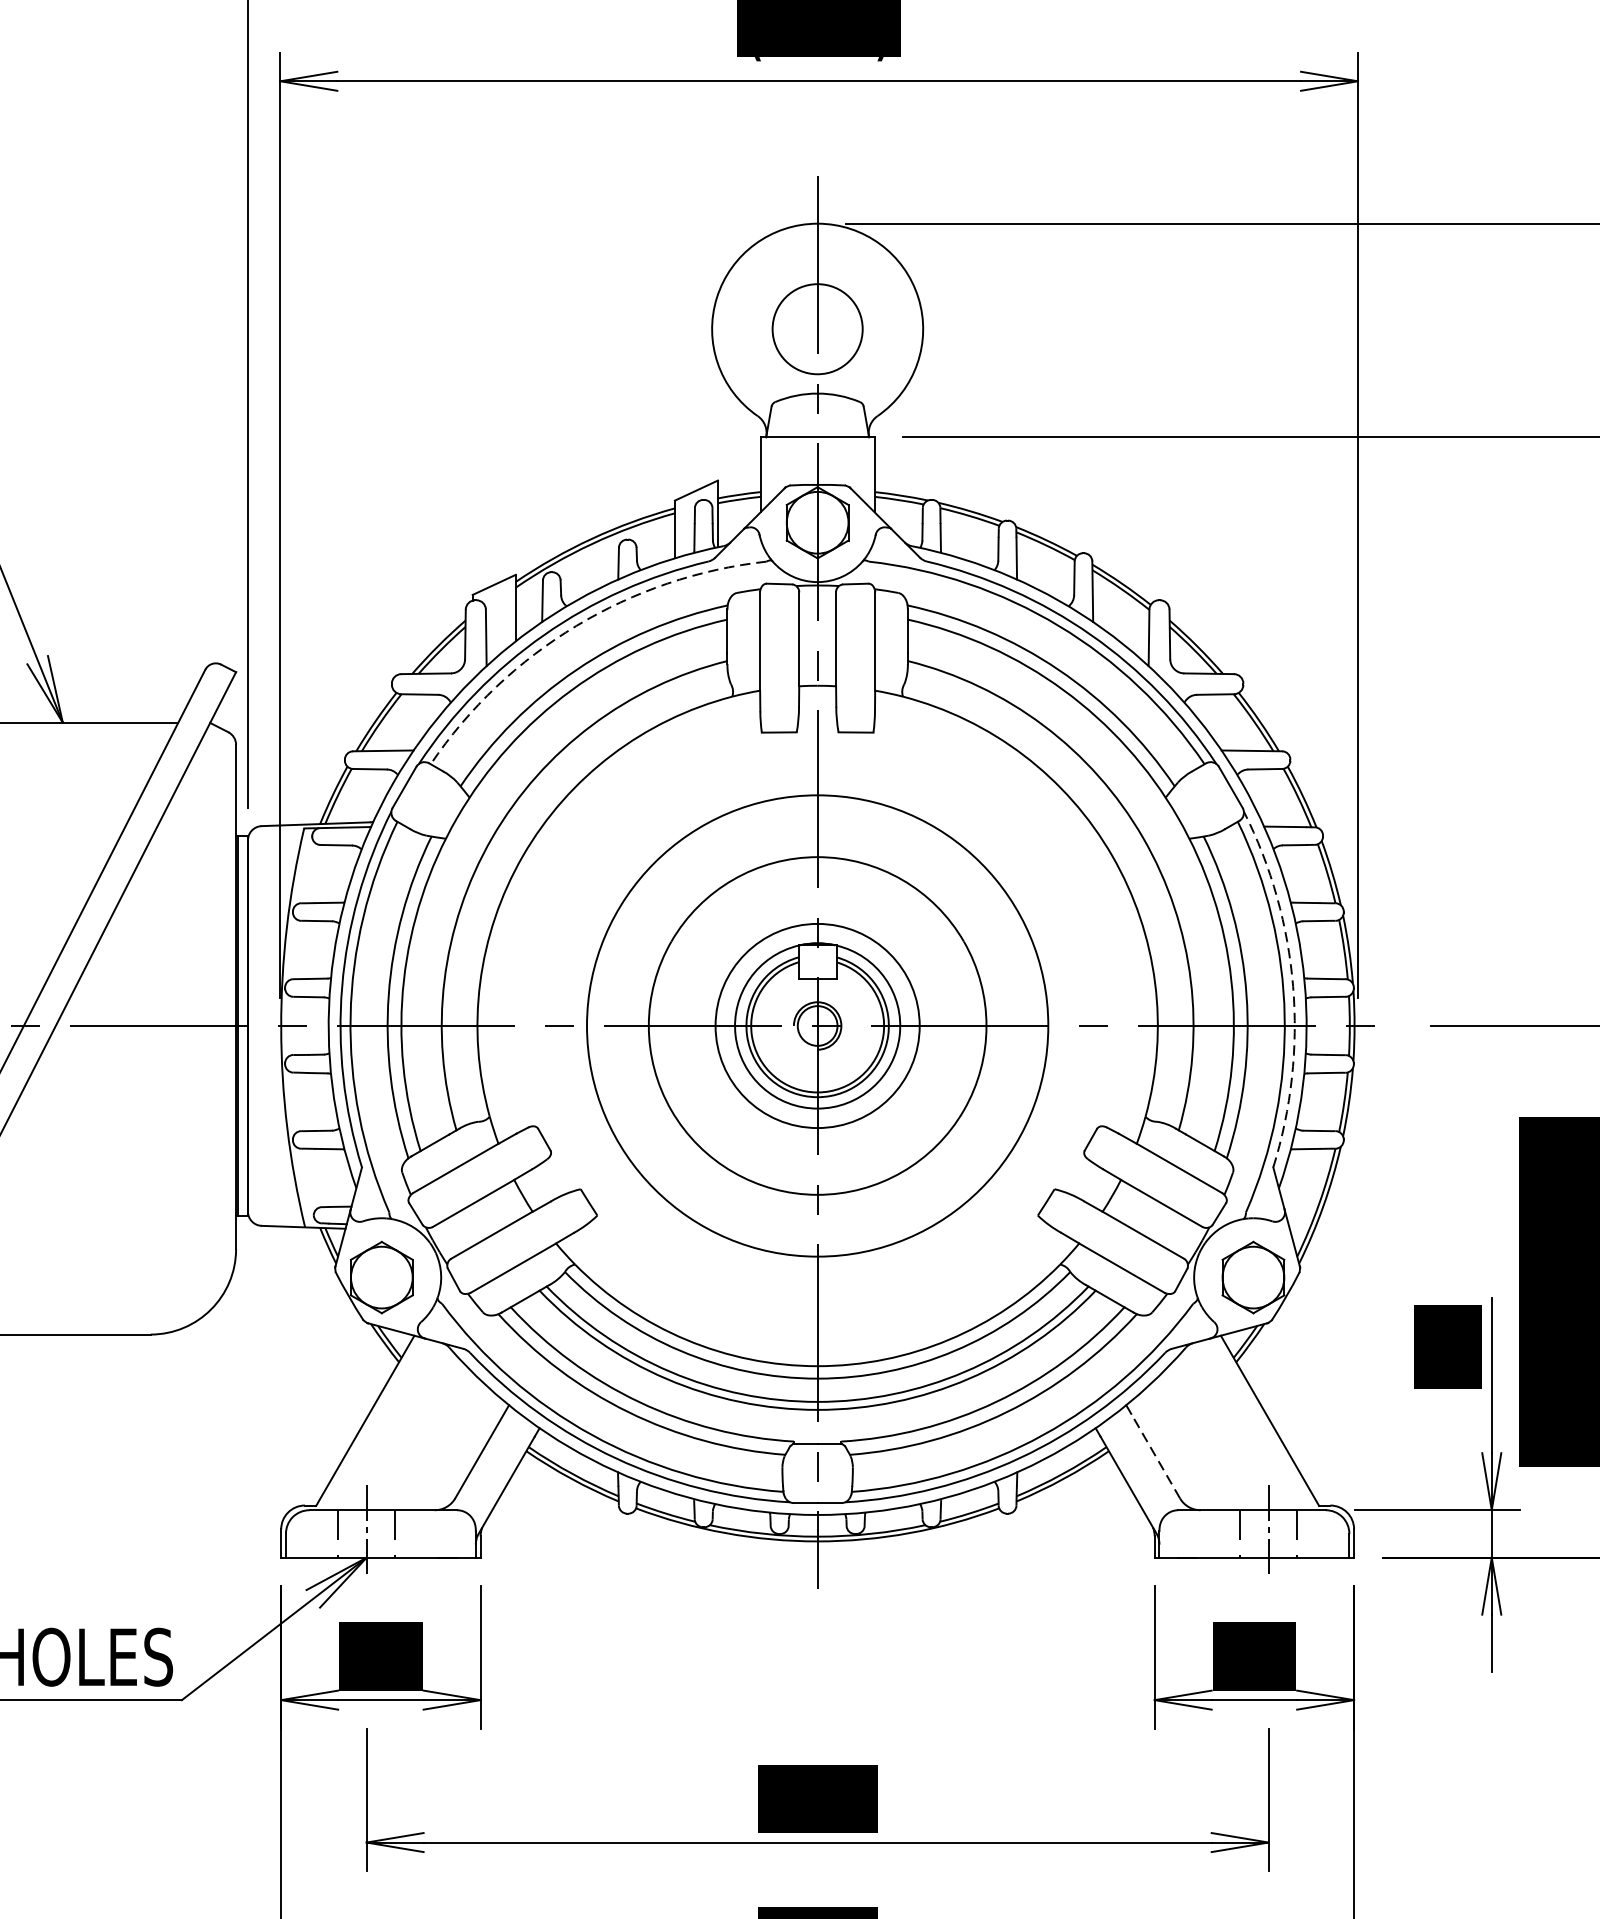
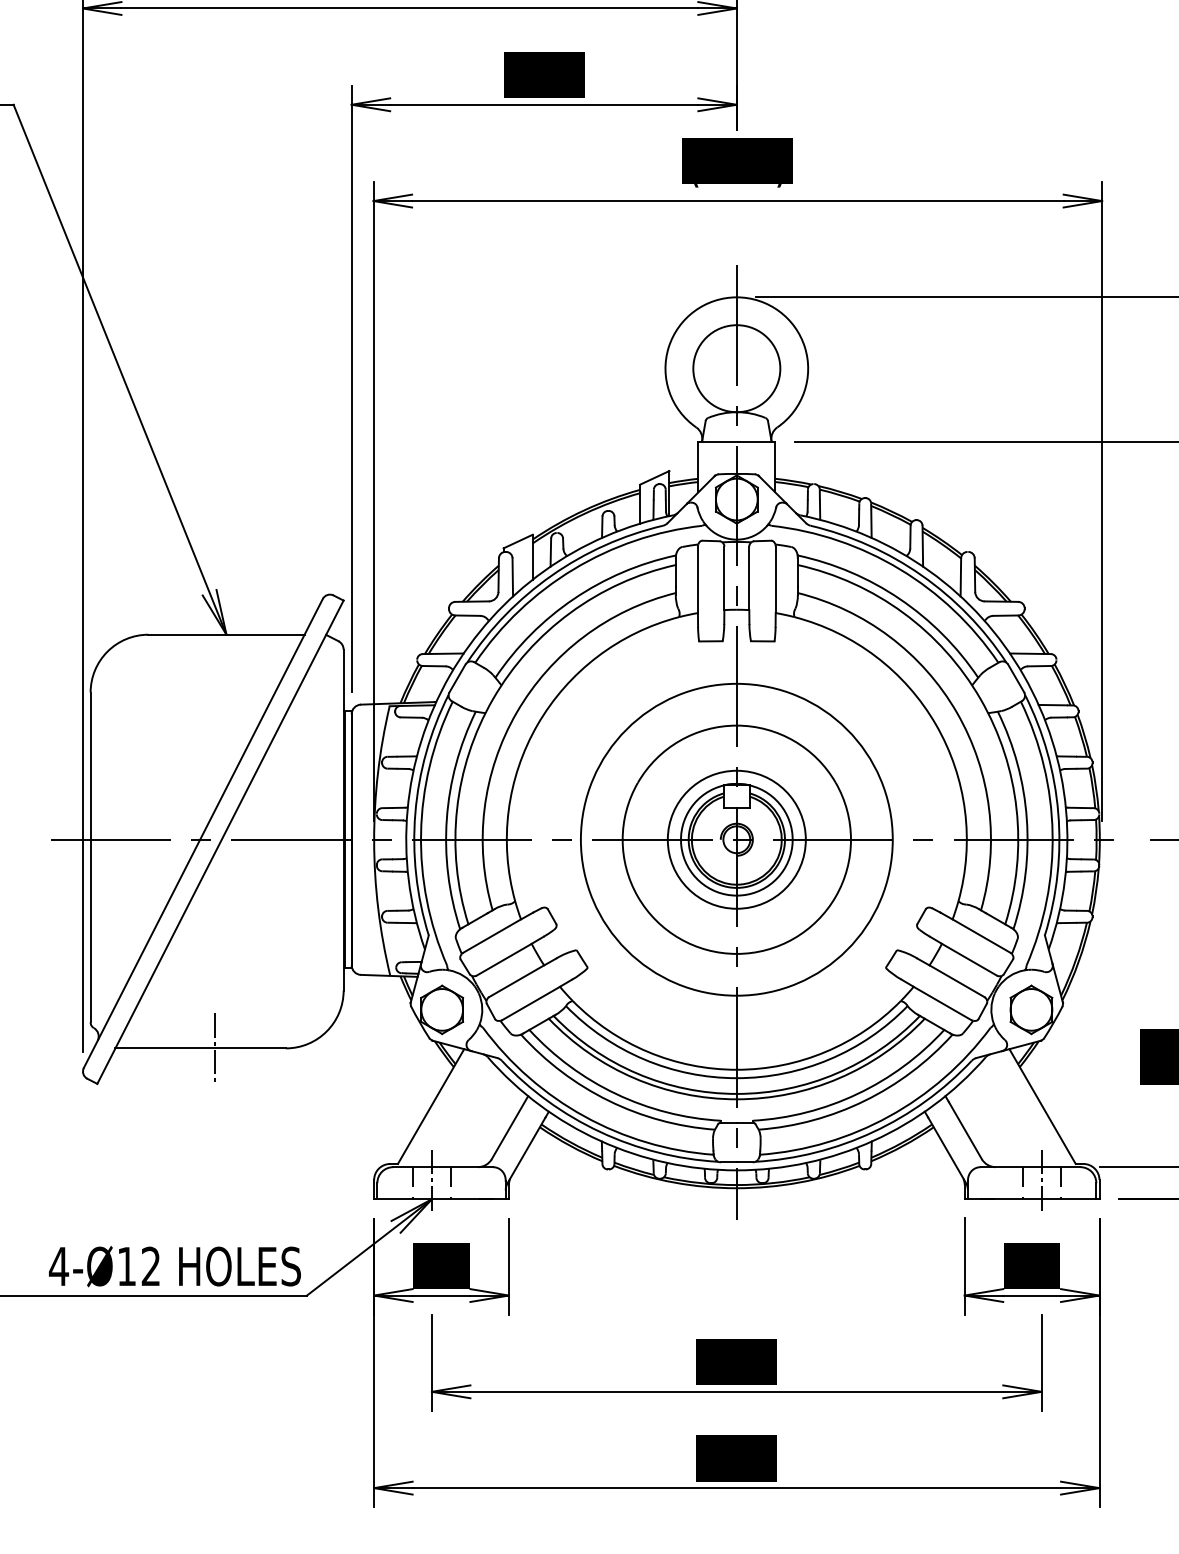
circle: (817, 328) -> (736, 368), size x1.43
arc: (576, 626) -> (573, 569), dashed -> solid
arc: (1293, 987) -> (1058, 813), dashed -> solid
line: (45, 1334) -> (214, 1048), added
line: (1155, 1456) -> (965, 1130), dashed -> solid

